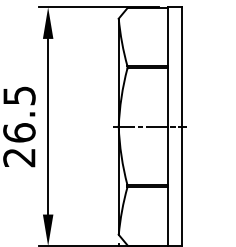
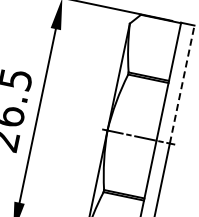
line: (181, 67) -> (181, 84), solid -> dashed

